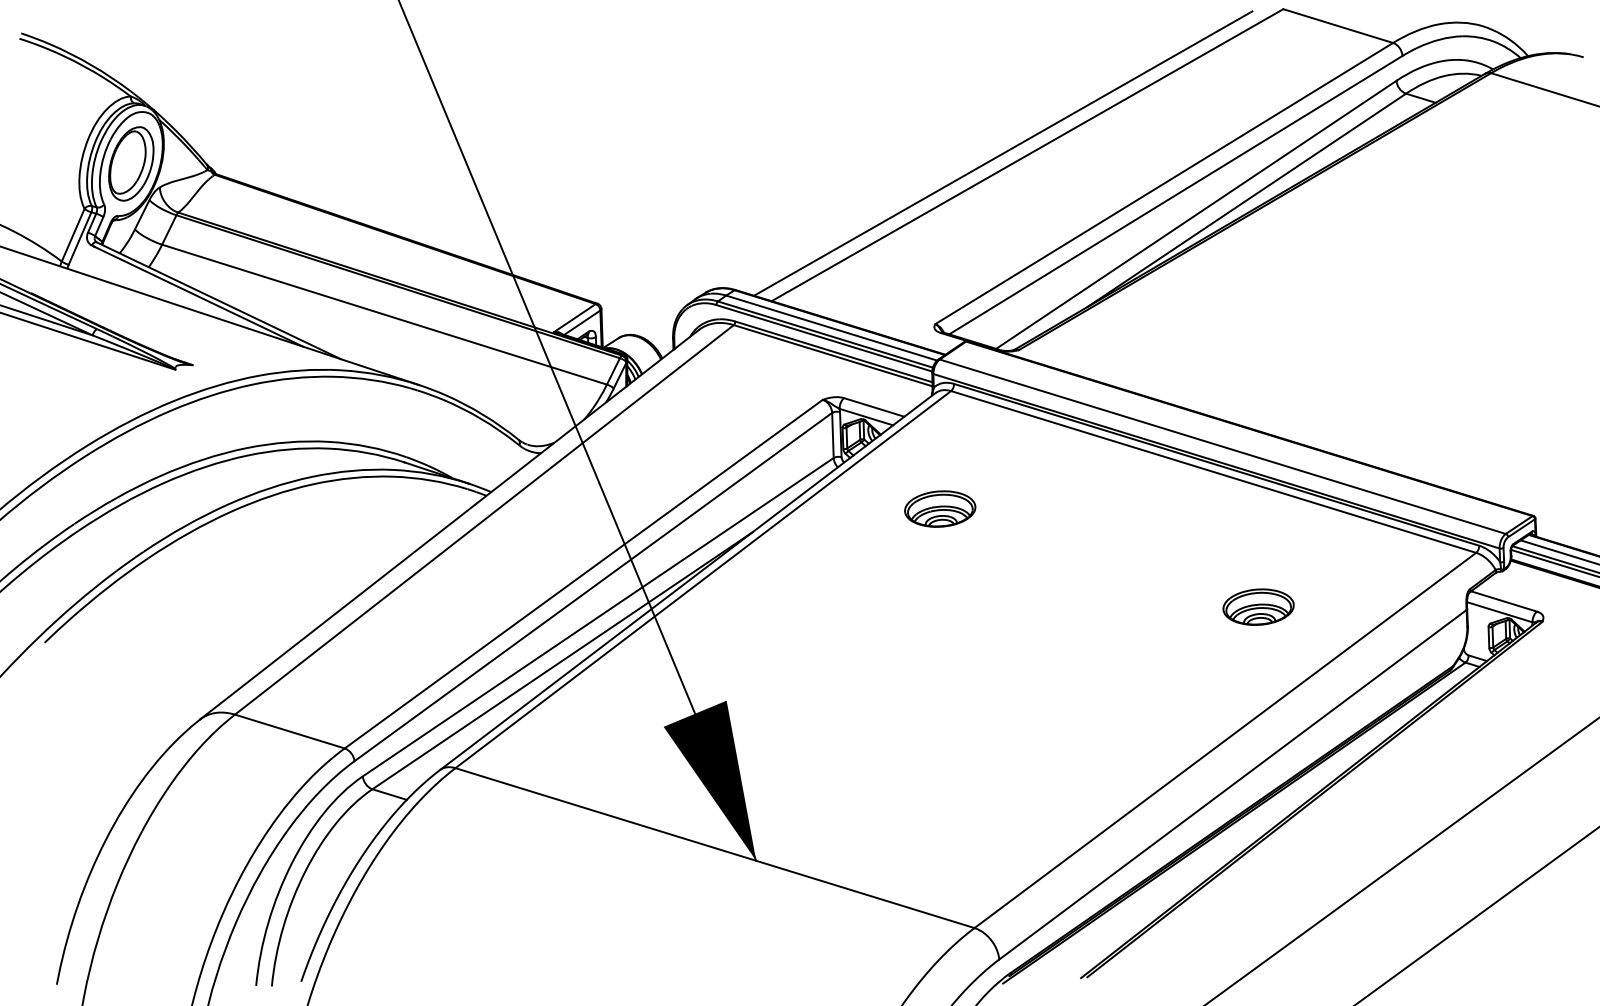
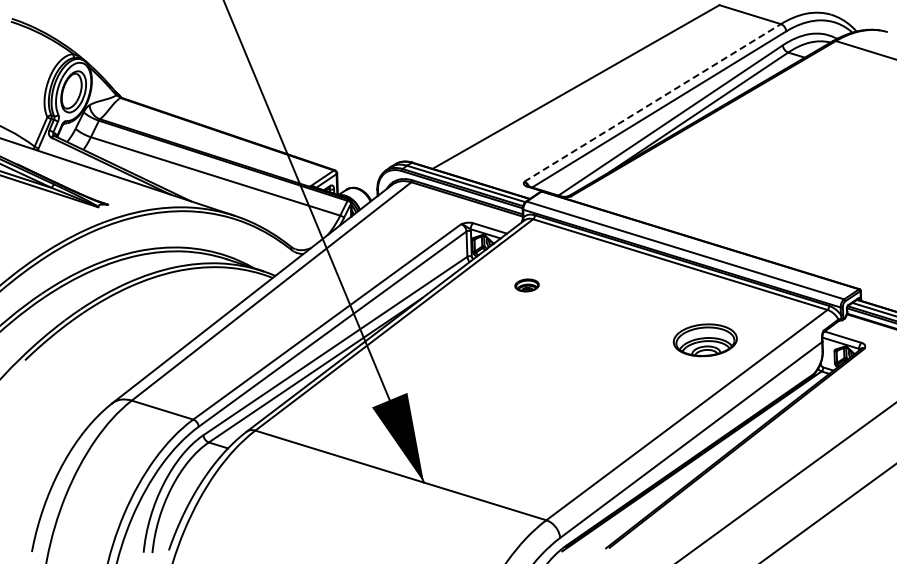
line: (1003, 152) -> (562, 85), removed
line: (1163, 182) -> (652, 102), solid -> dashed
part: (939, 509) -> (526, 285), size x0.6
part: (1258, 607) -> (705, 340), size x1.6

